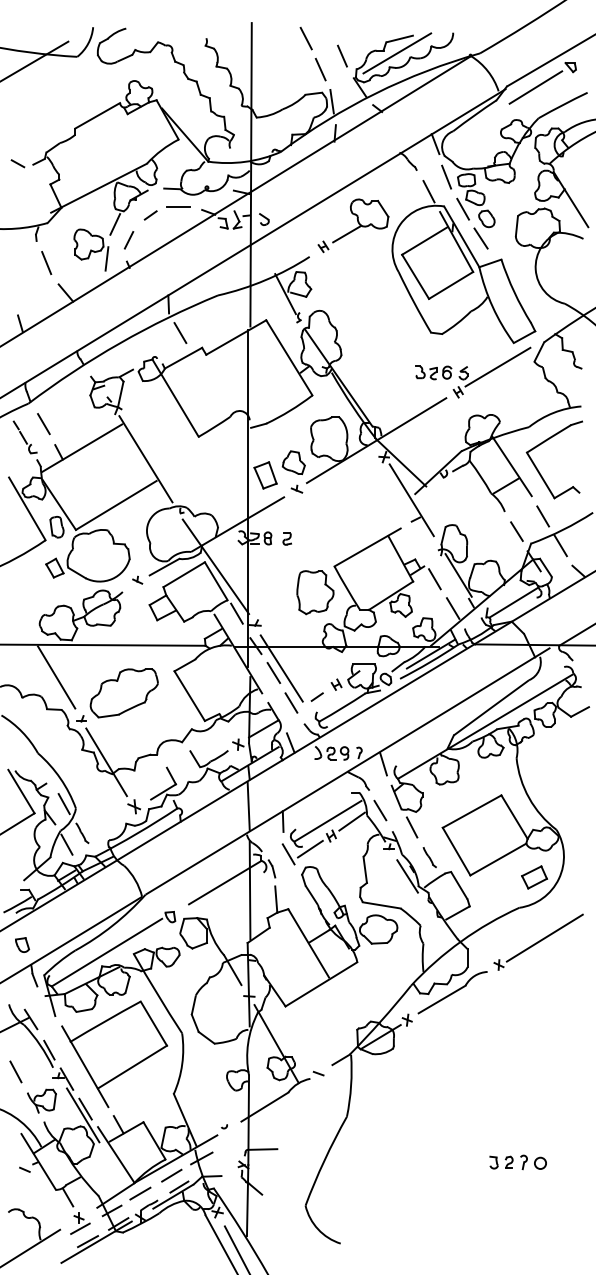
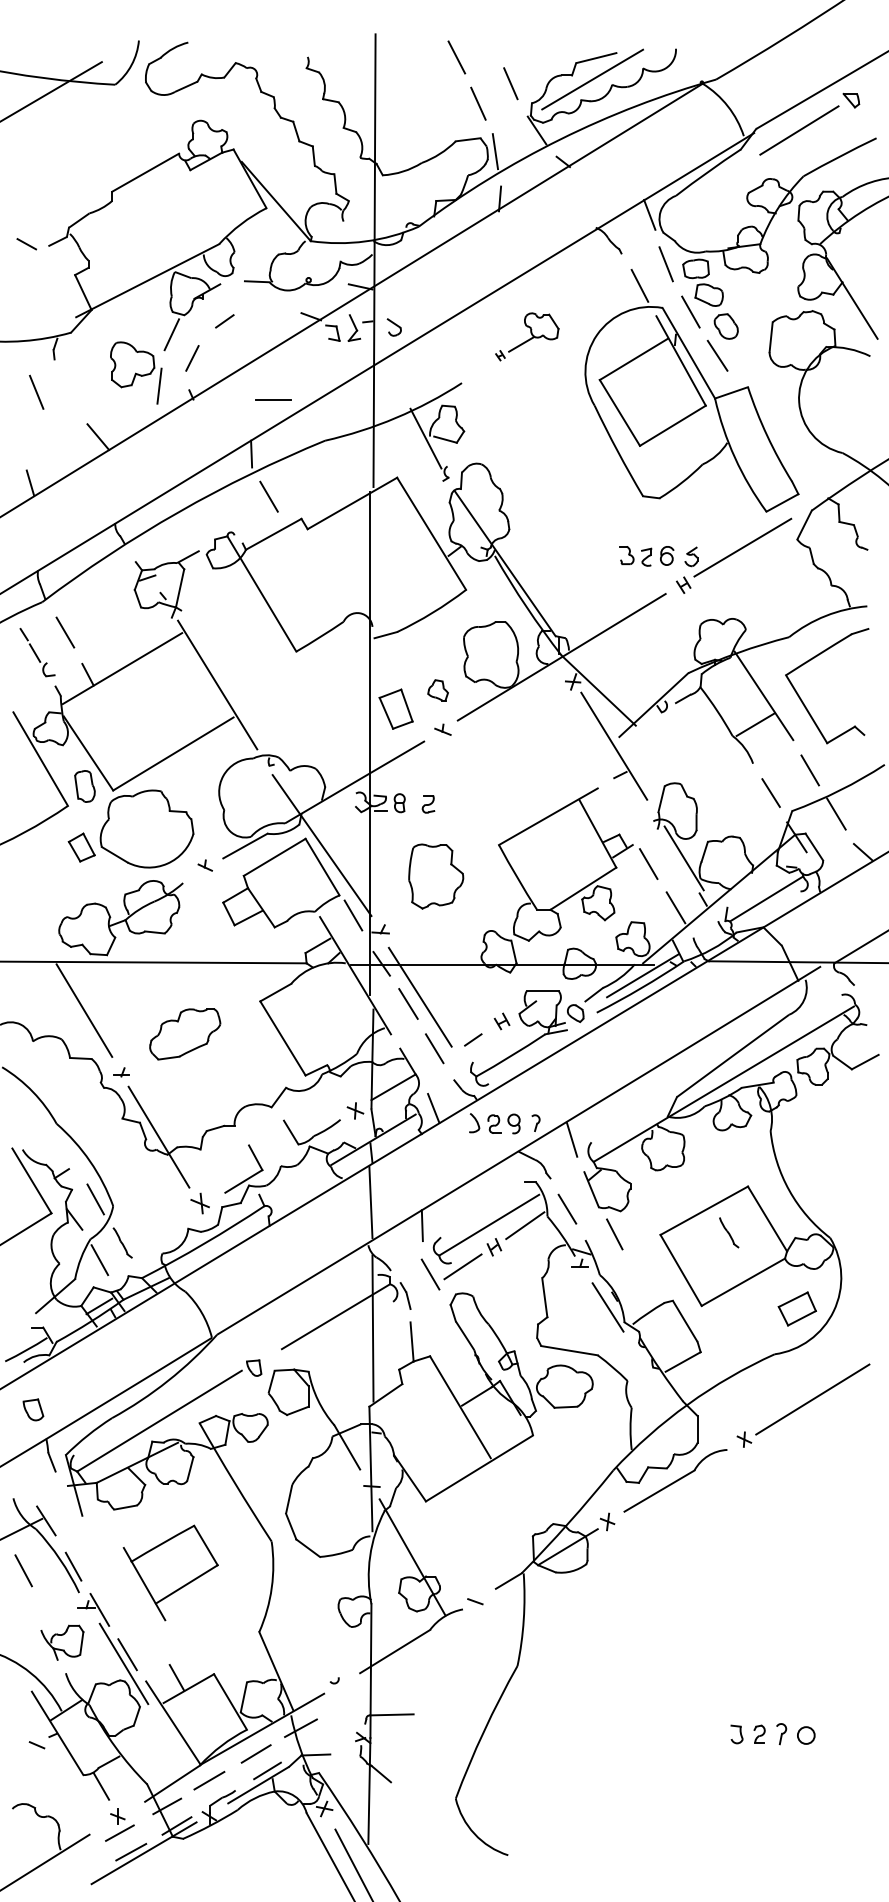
line: (178, 206) -> (273, 398), moved
part: (353, 225) -> (527, 336), size x0.6
line: (46, 263) -> (36, 393), moved
part: (293, 462) -> (437, 689), size x0.6
part: (315, 592) -> (436, 876), moved
part: (123, 693) -> (184, 1034), size x0.7
line: (429, 857) -> (728, 1232), moved
part: (114, 1054) -> (170, 1573), size x0.6
line: (15, 1071) -> (23, 1570), moved

